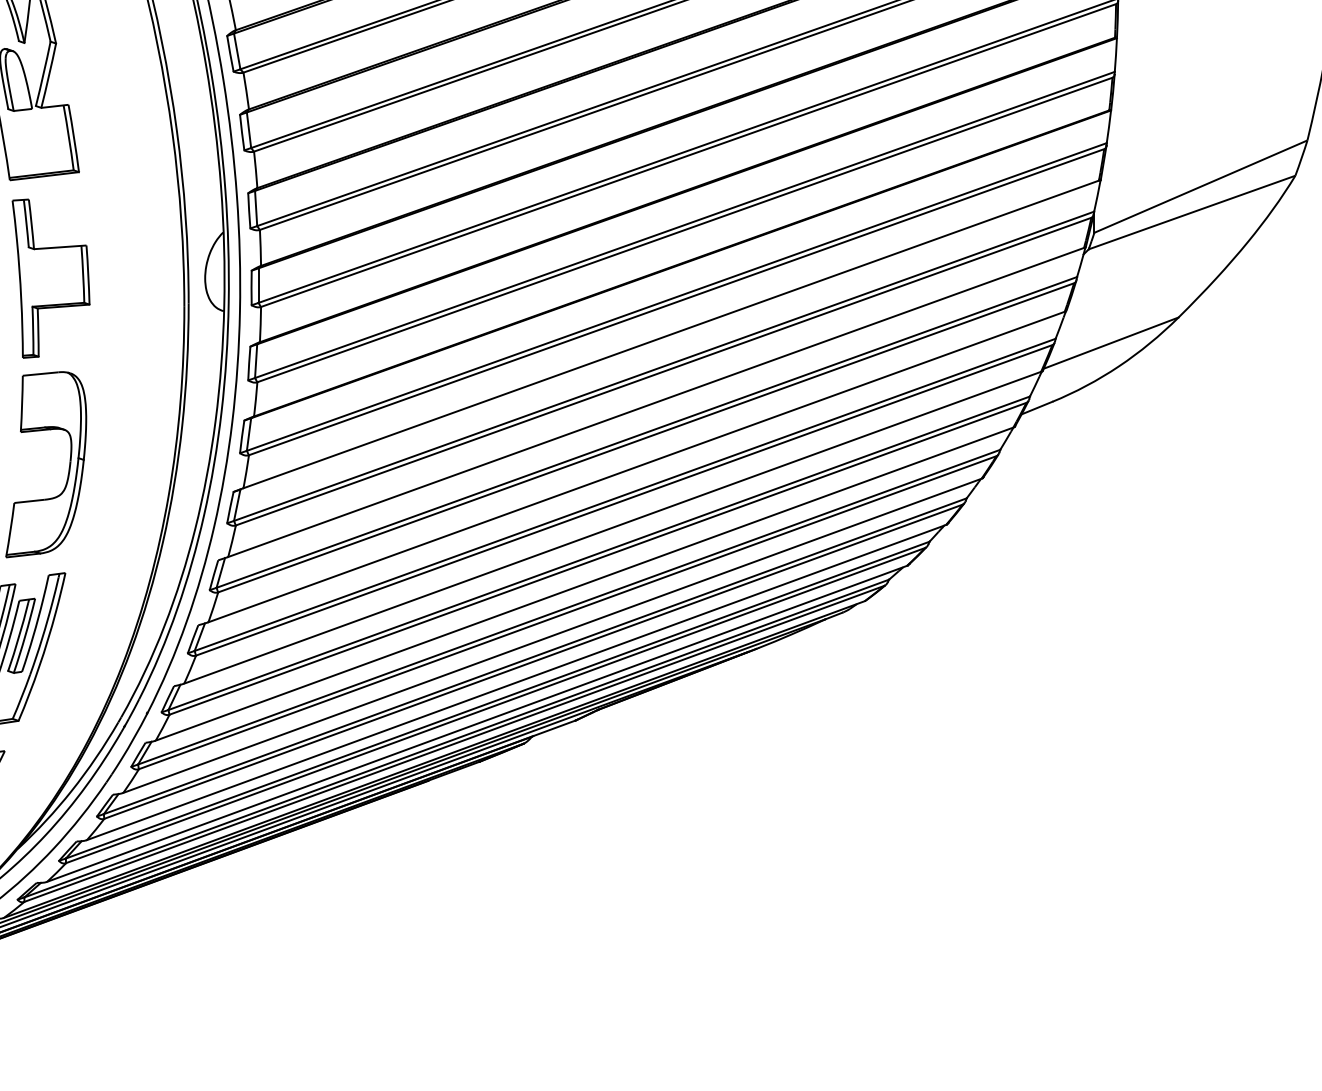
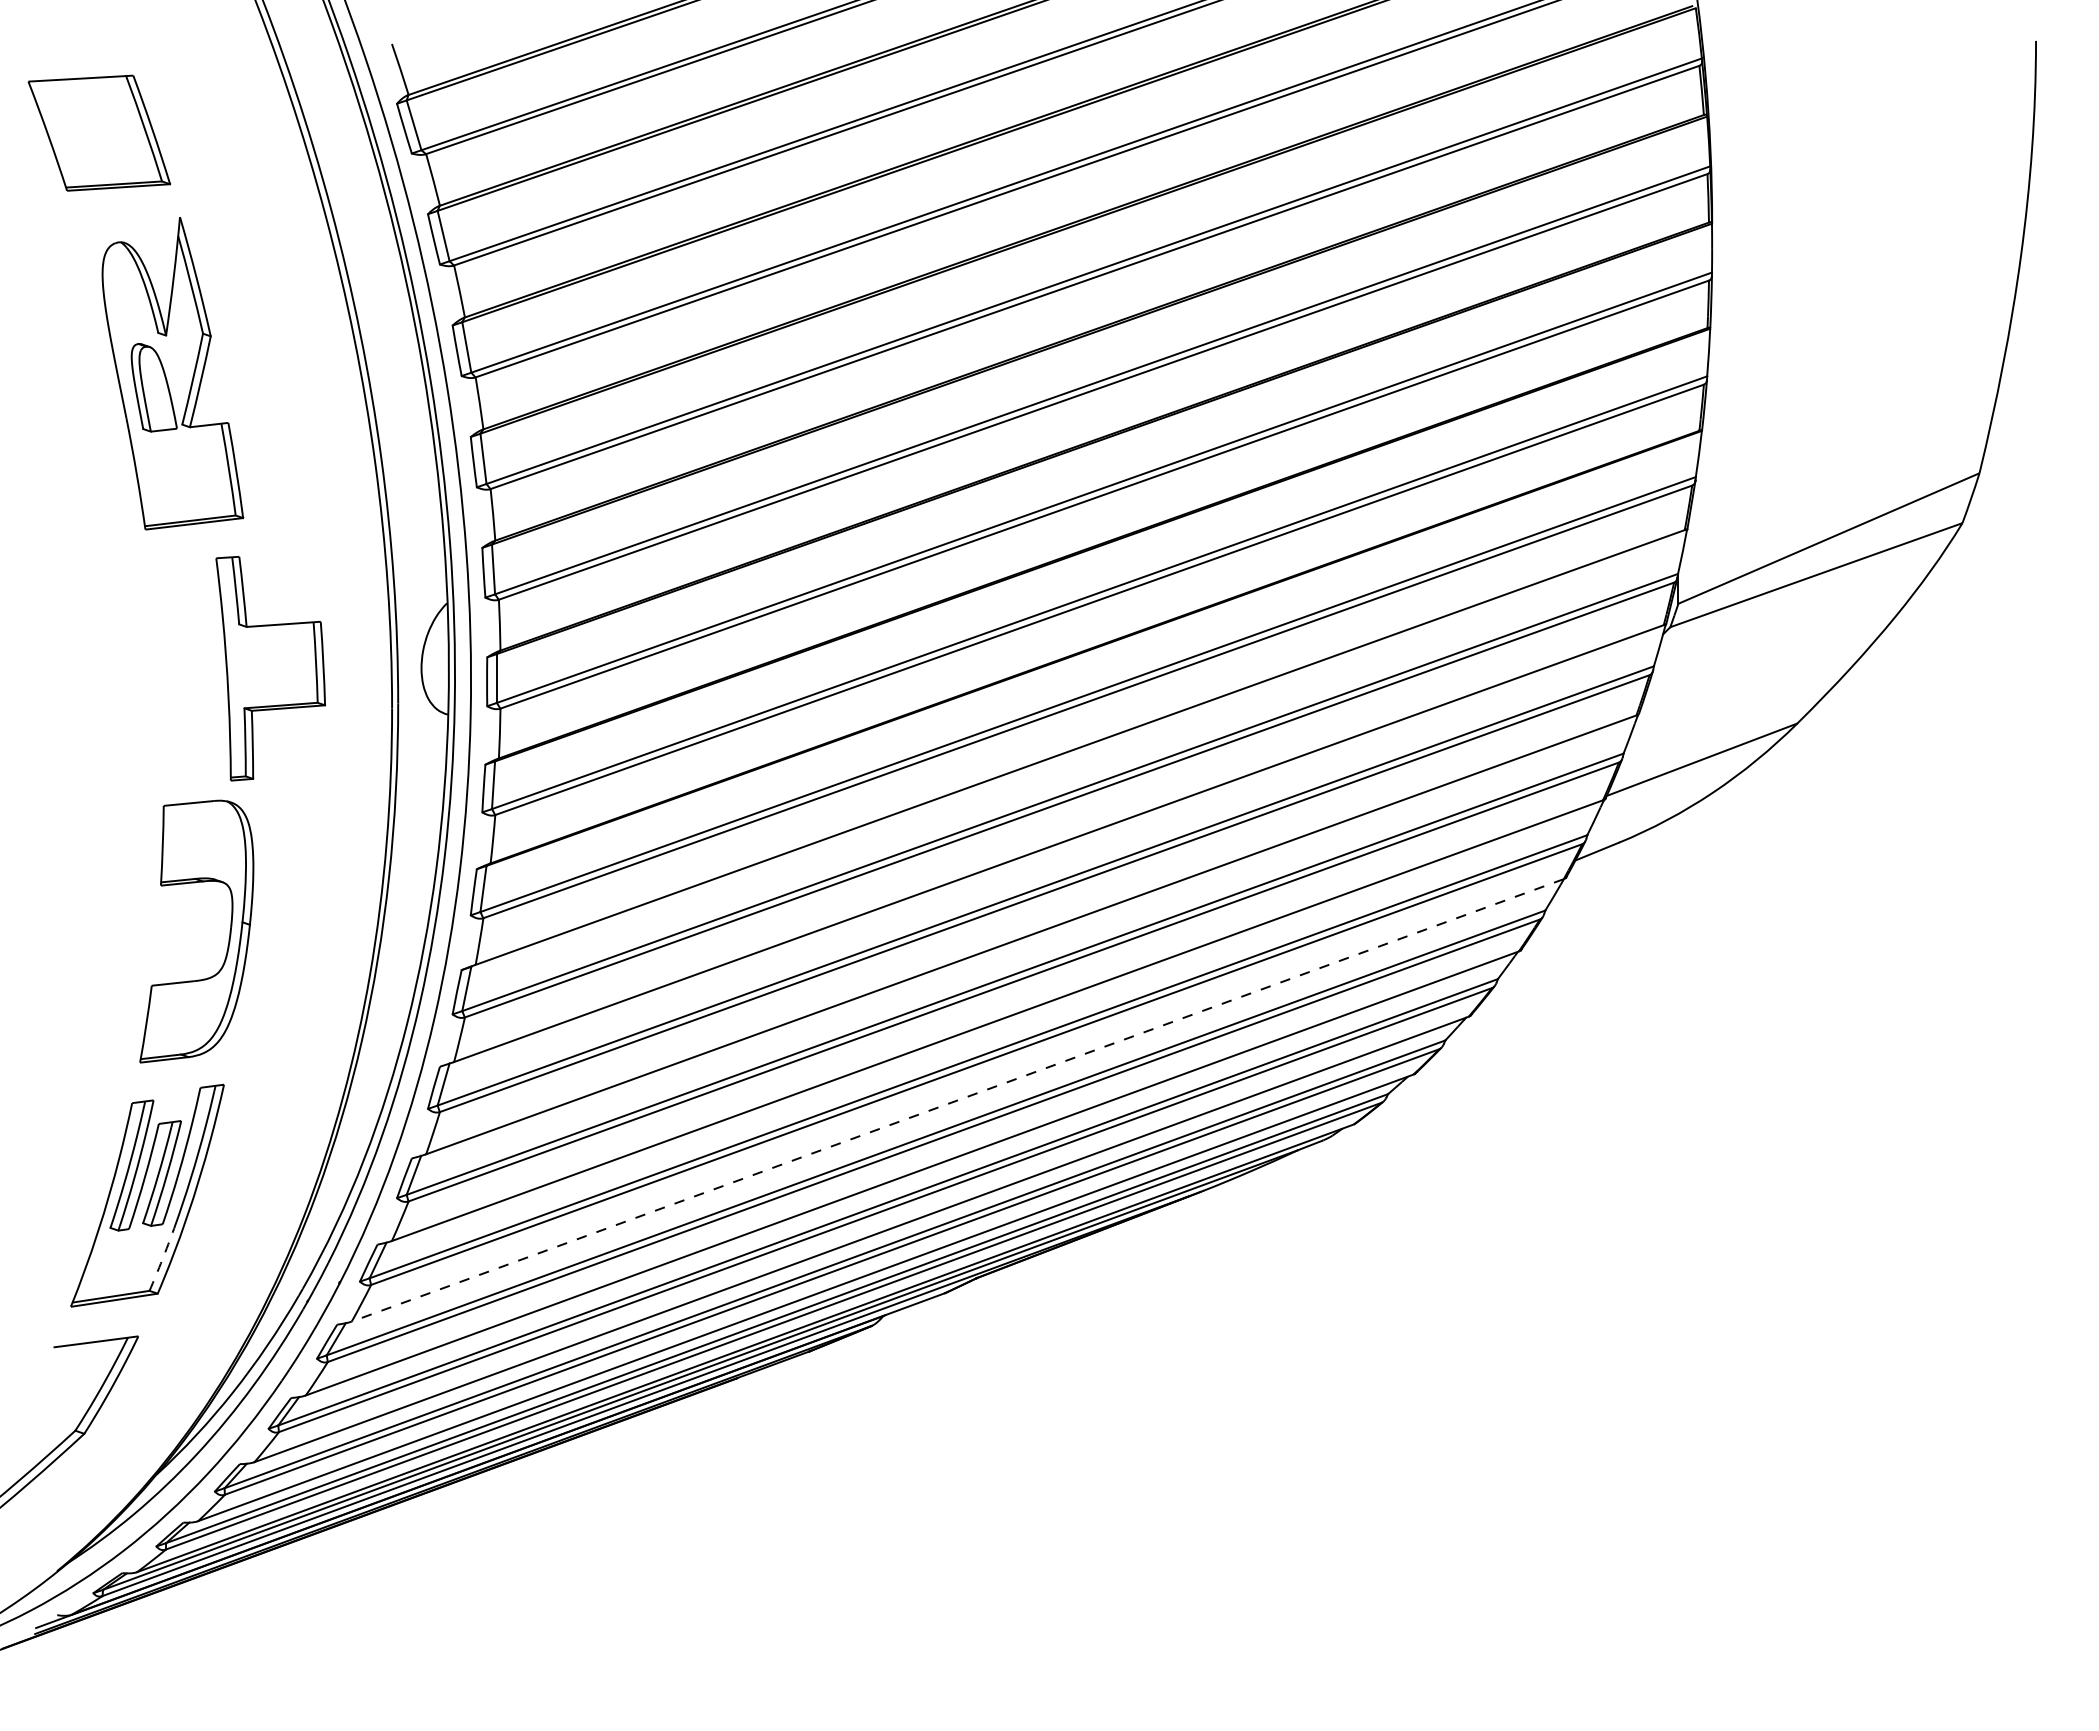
part: (50, 278) -> (270, 668), moved
line: (584, 584) -> (957, 1100), solid -> dashed
arc: (21, 696) -> (162, 1259), solid -> dashed

